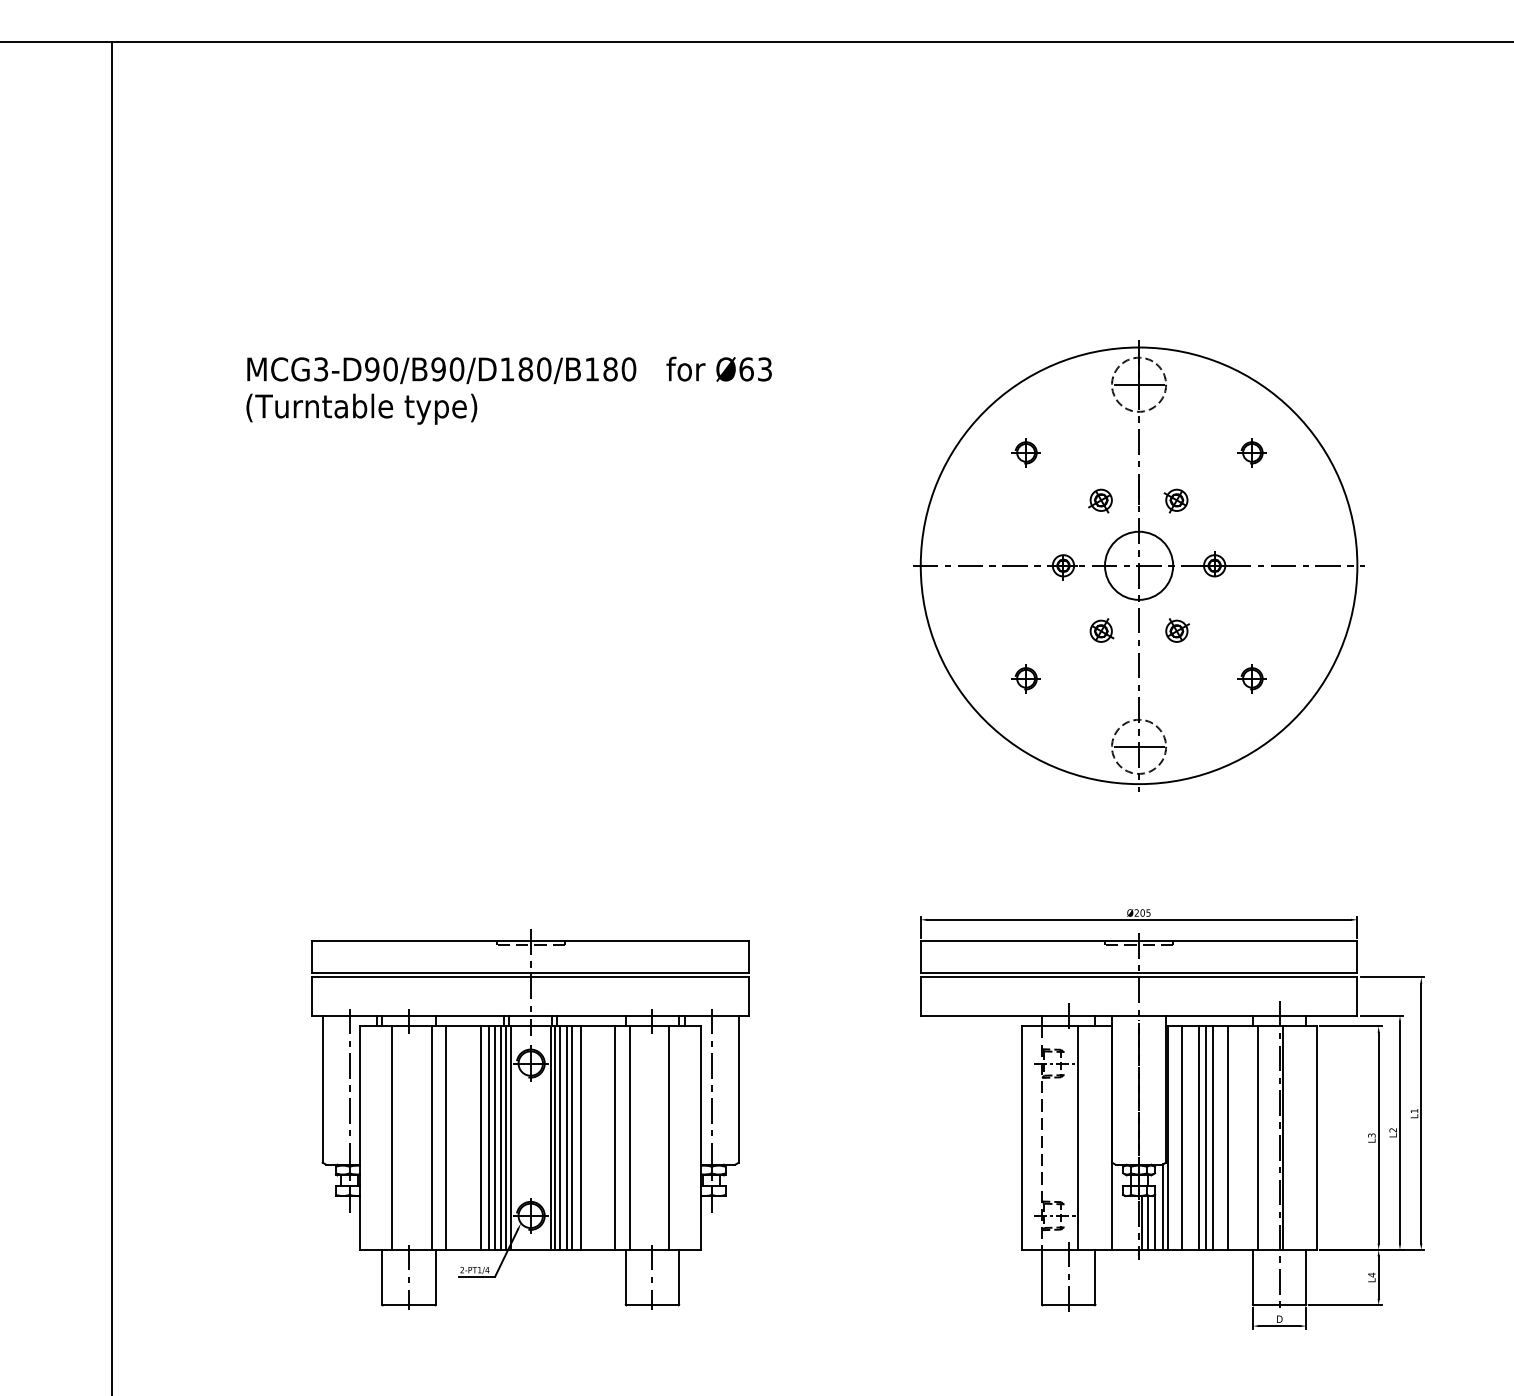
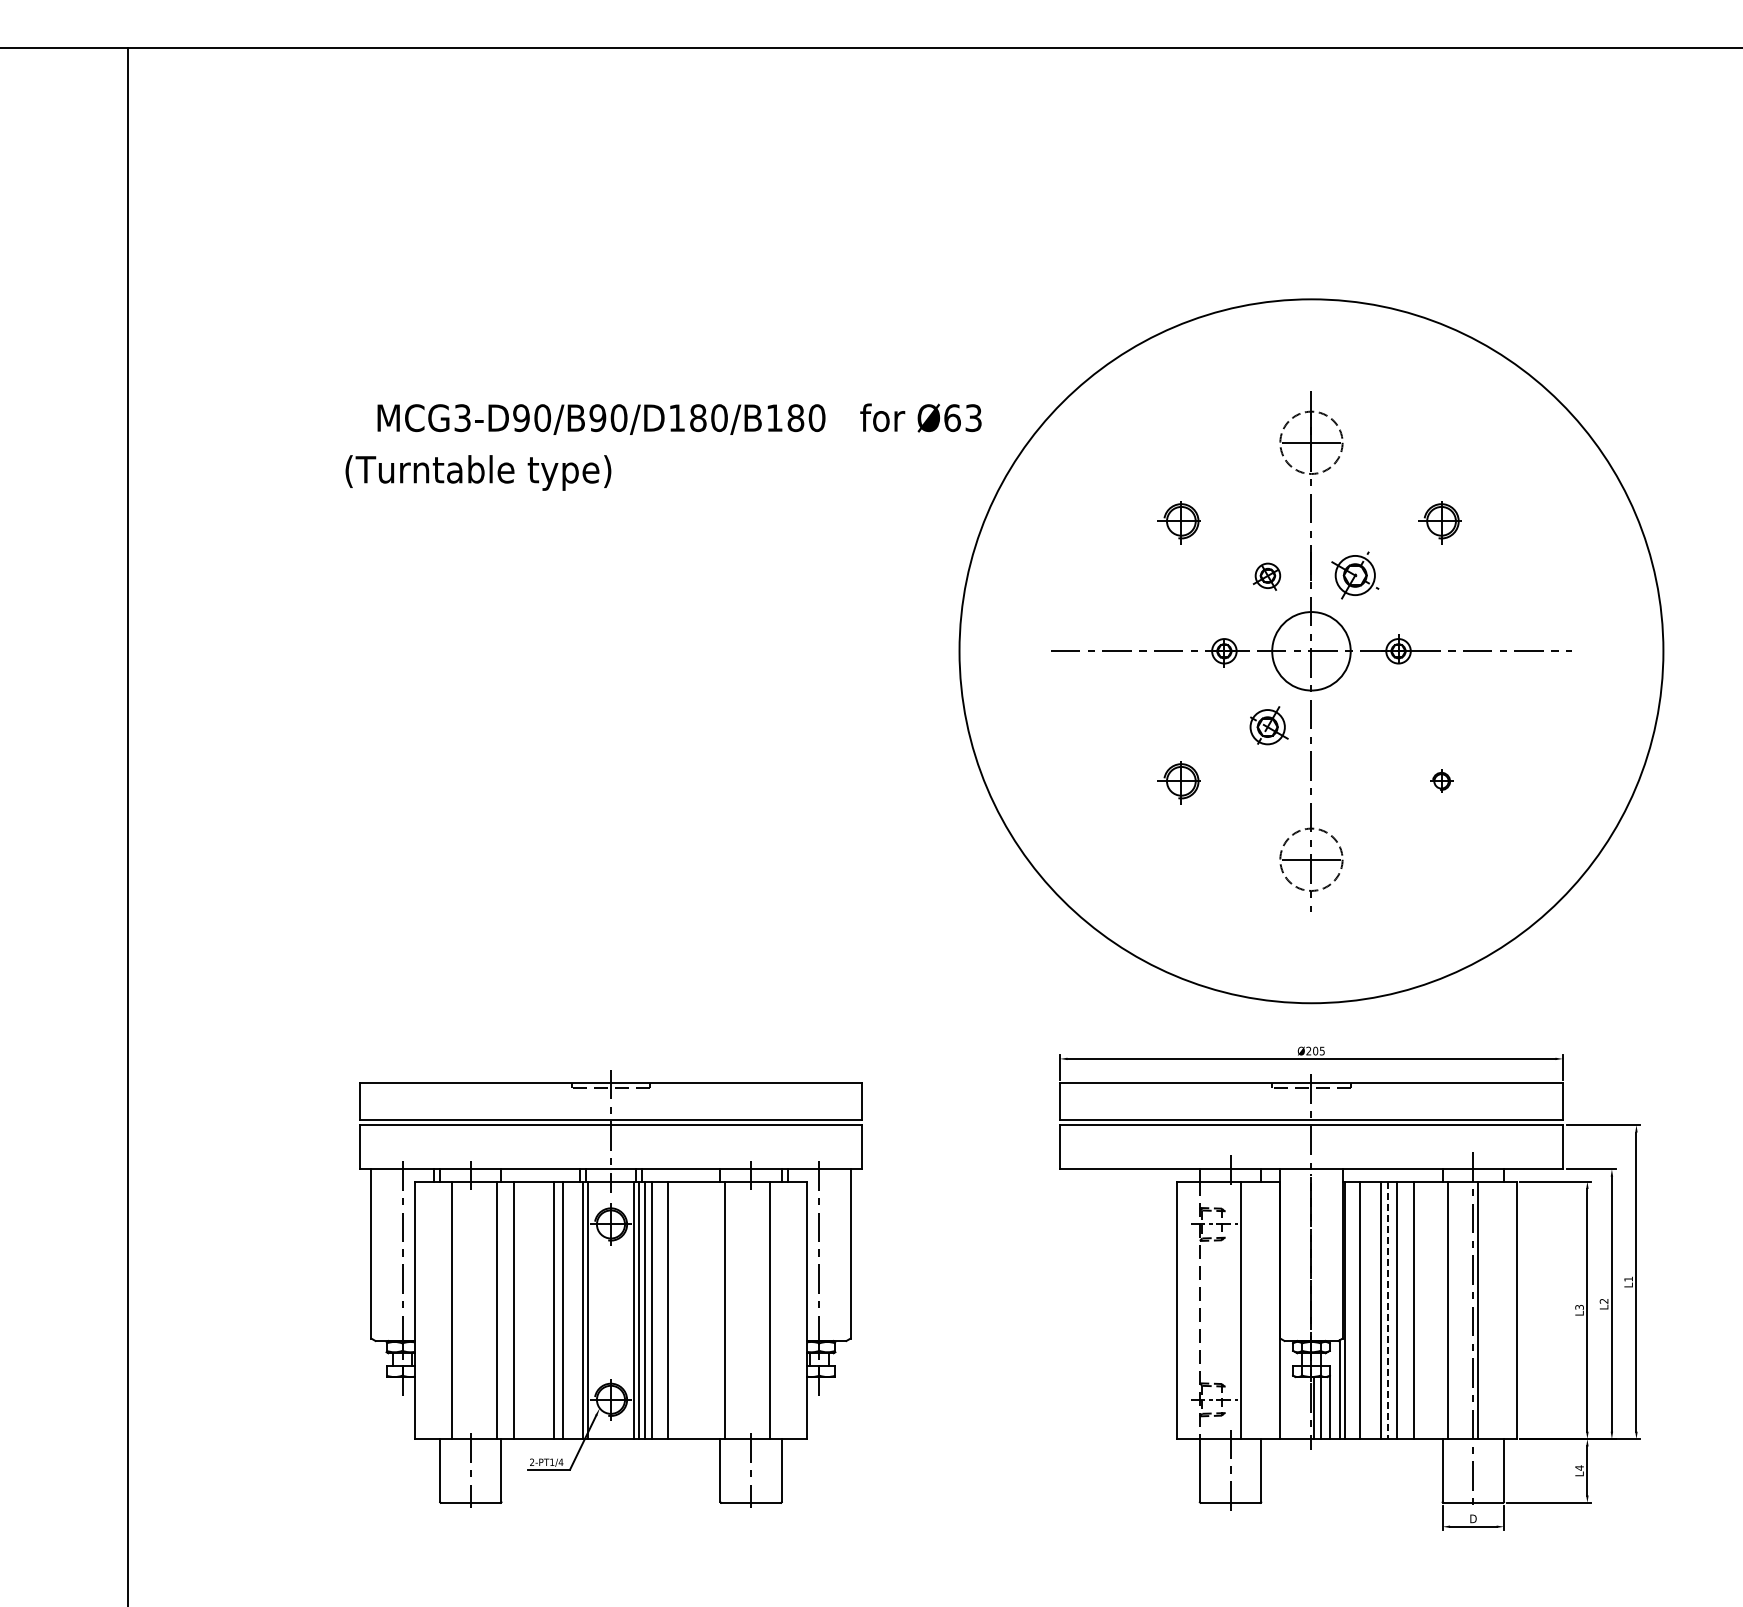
text: (509, 369) -> (679, 418), moved
text: (361, 408) -> (478, 472), moved
part: (1026, 452) -> (1181, 520), size x1.4
part: (1251, 452) -> (1441, 520), size x1.4
part: (1176, 500) -> (1354, 576), size x1.6
circle: (1139, 565) -> (1311, 650), size x1.4
part: (1101, 630) -> (1268, 725), size x1.4
part: (1177, 630) -> (1355, 725), removed
part: (1026, 678) -> (1181, 781), size x1.4
part: (1251, 678) -> (1441, 781), size x0.7
line: (494, 1138) -> (569, 1310), removed
line: (501, 1138) -> (577, 1310), removed
line: (572, 1138) -> (658, 1310), removed
line: (615, 1138) -> (708, 1310), removed
line: (1205, 1138) -> (1388, 1310), solid -> dashed

